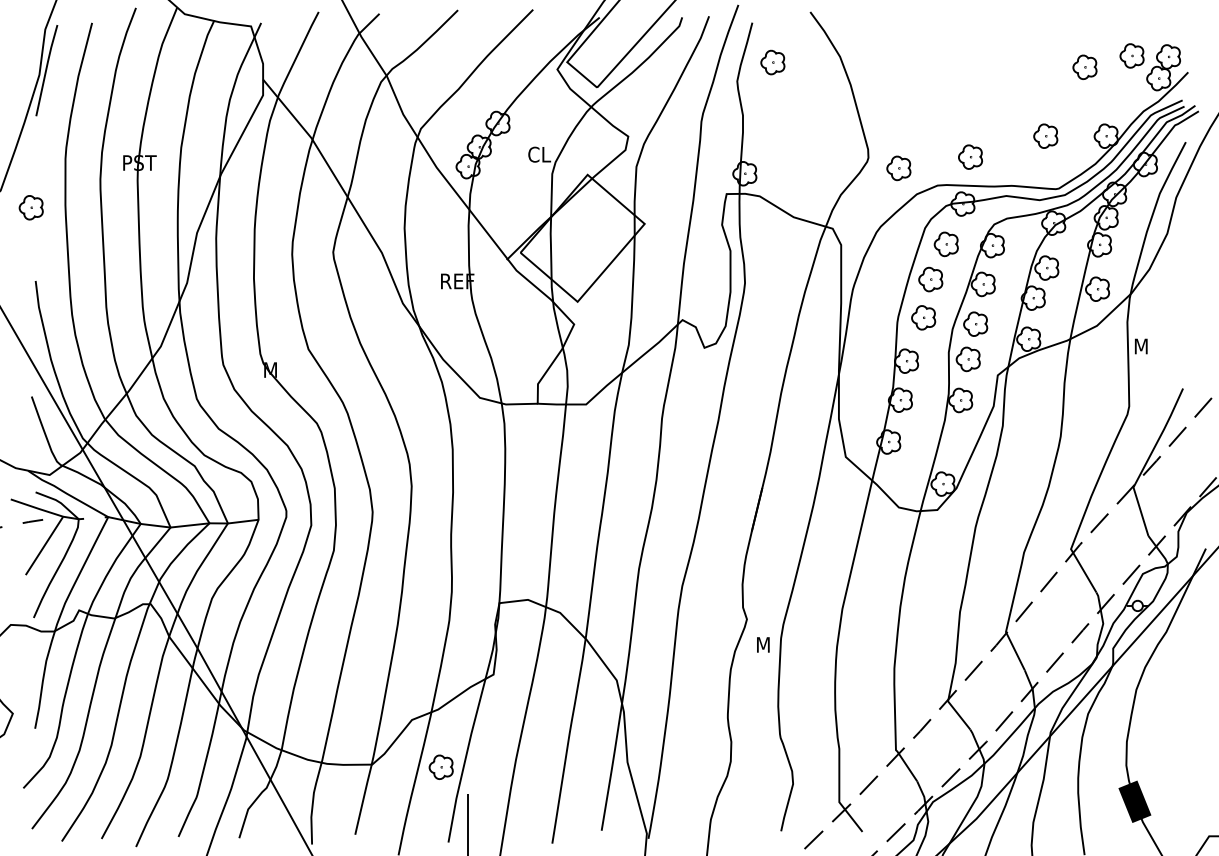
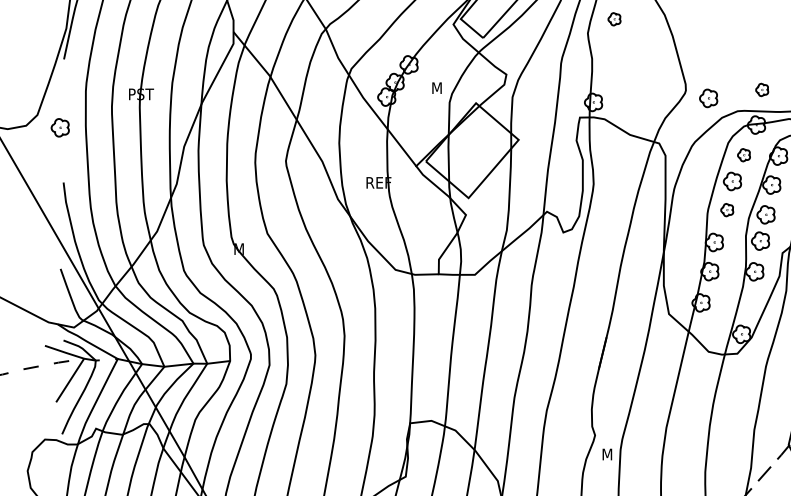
part: (772, 62) -> (614, 19), size x0.7
text: (539, 154) -> (440, 88), CL -> M
part: (970, 156) -> (762, 89), size x0.7
part: (945, 244) -> (743, 155), size x0.7
part: (923, 317) -> (727, 209), size x0.7

